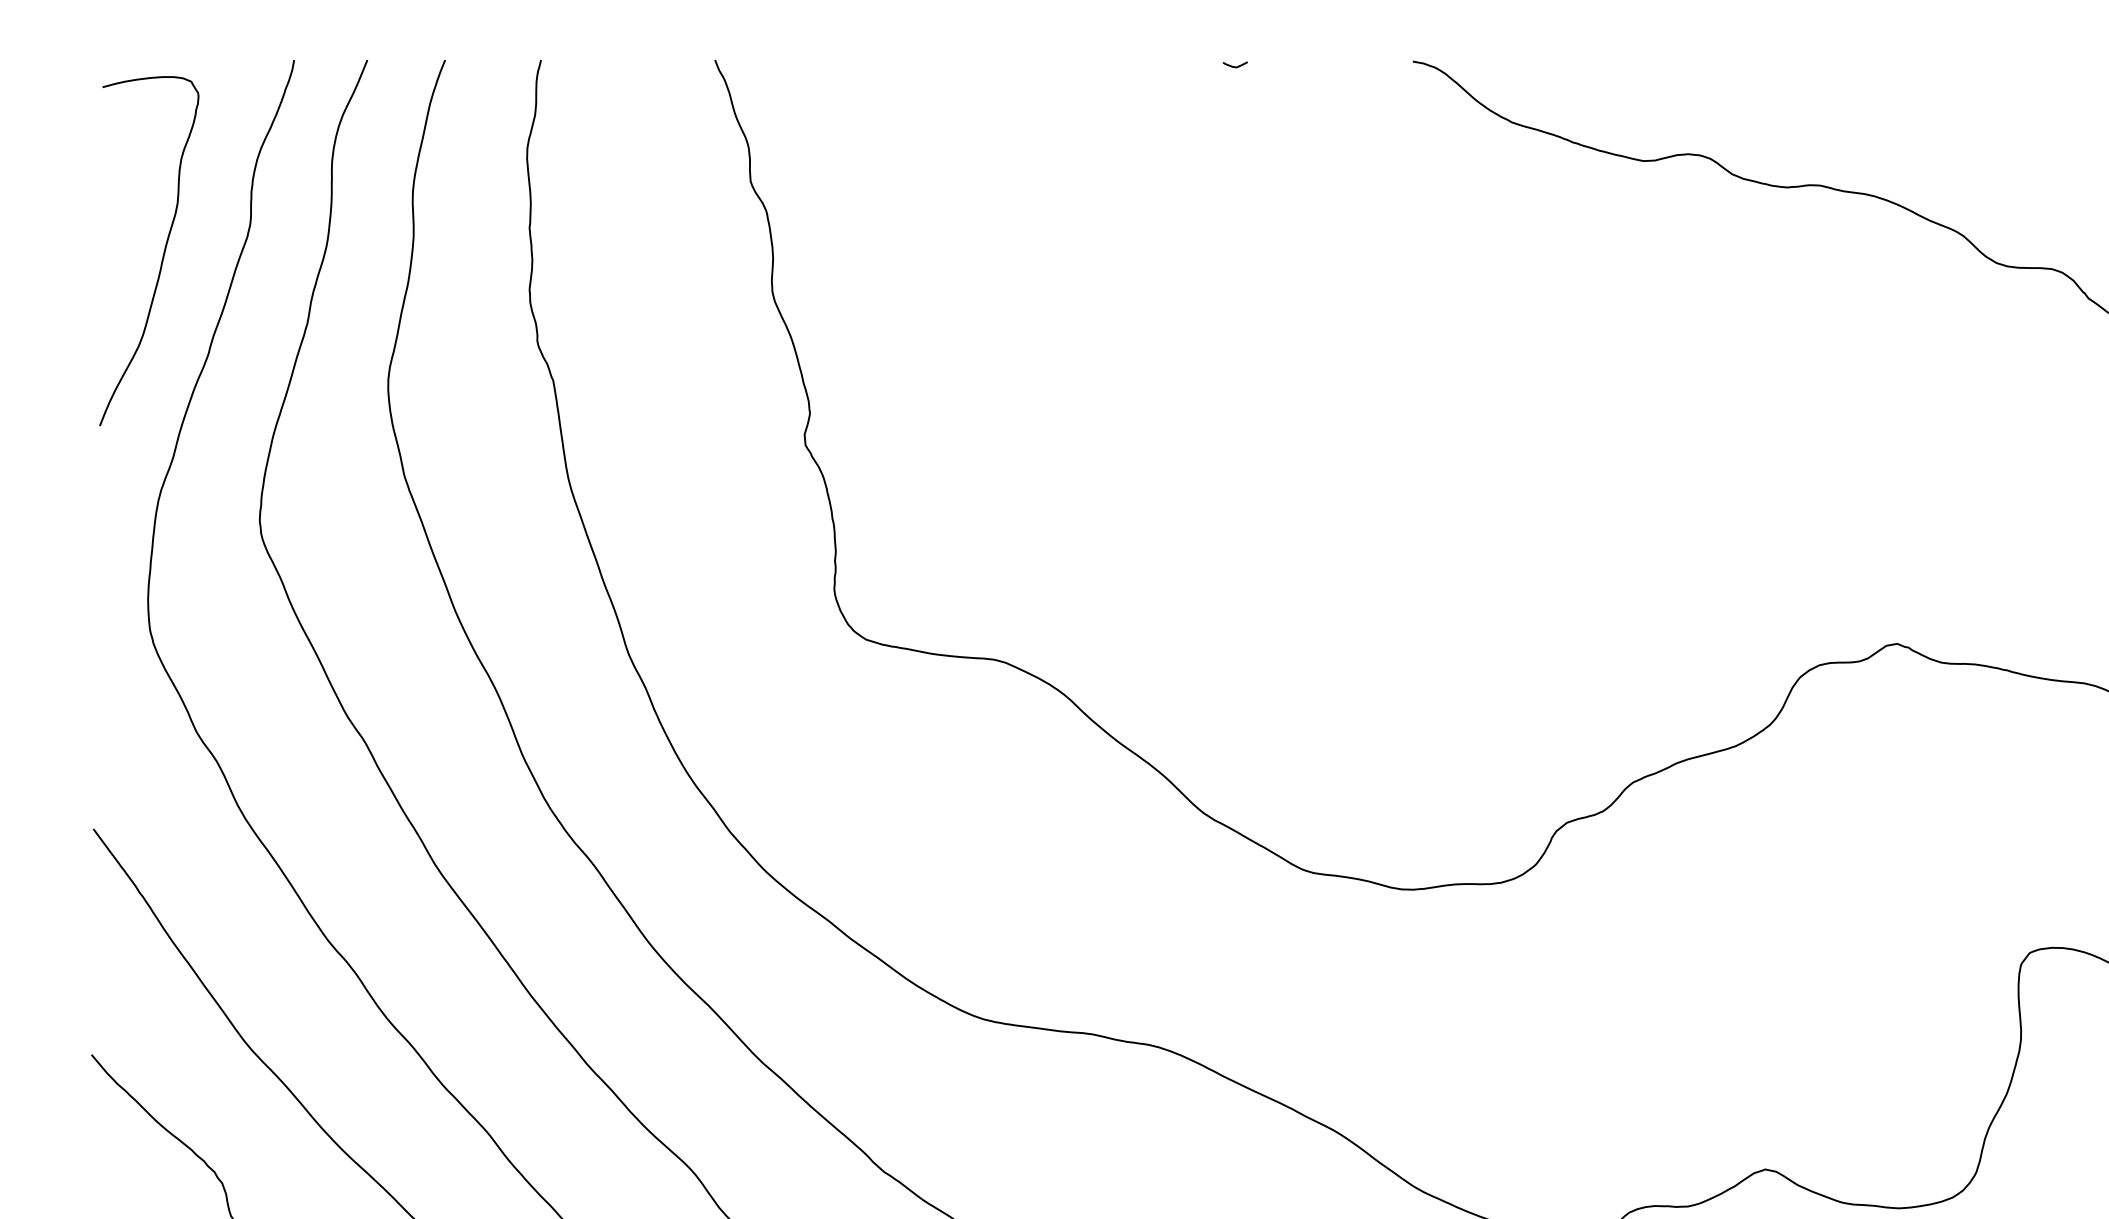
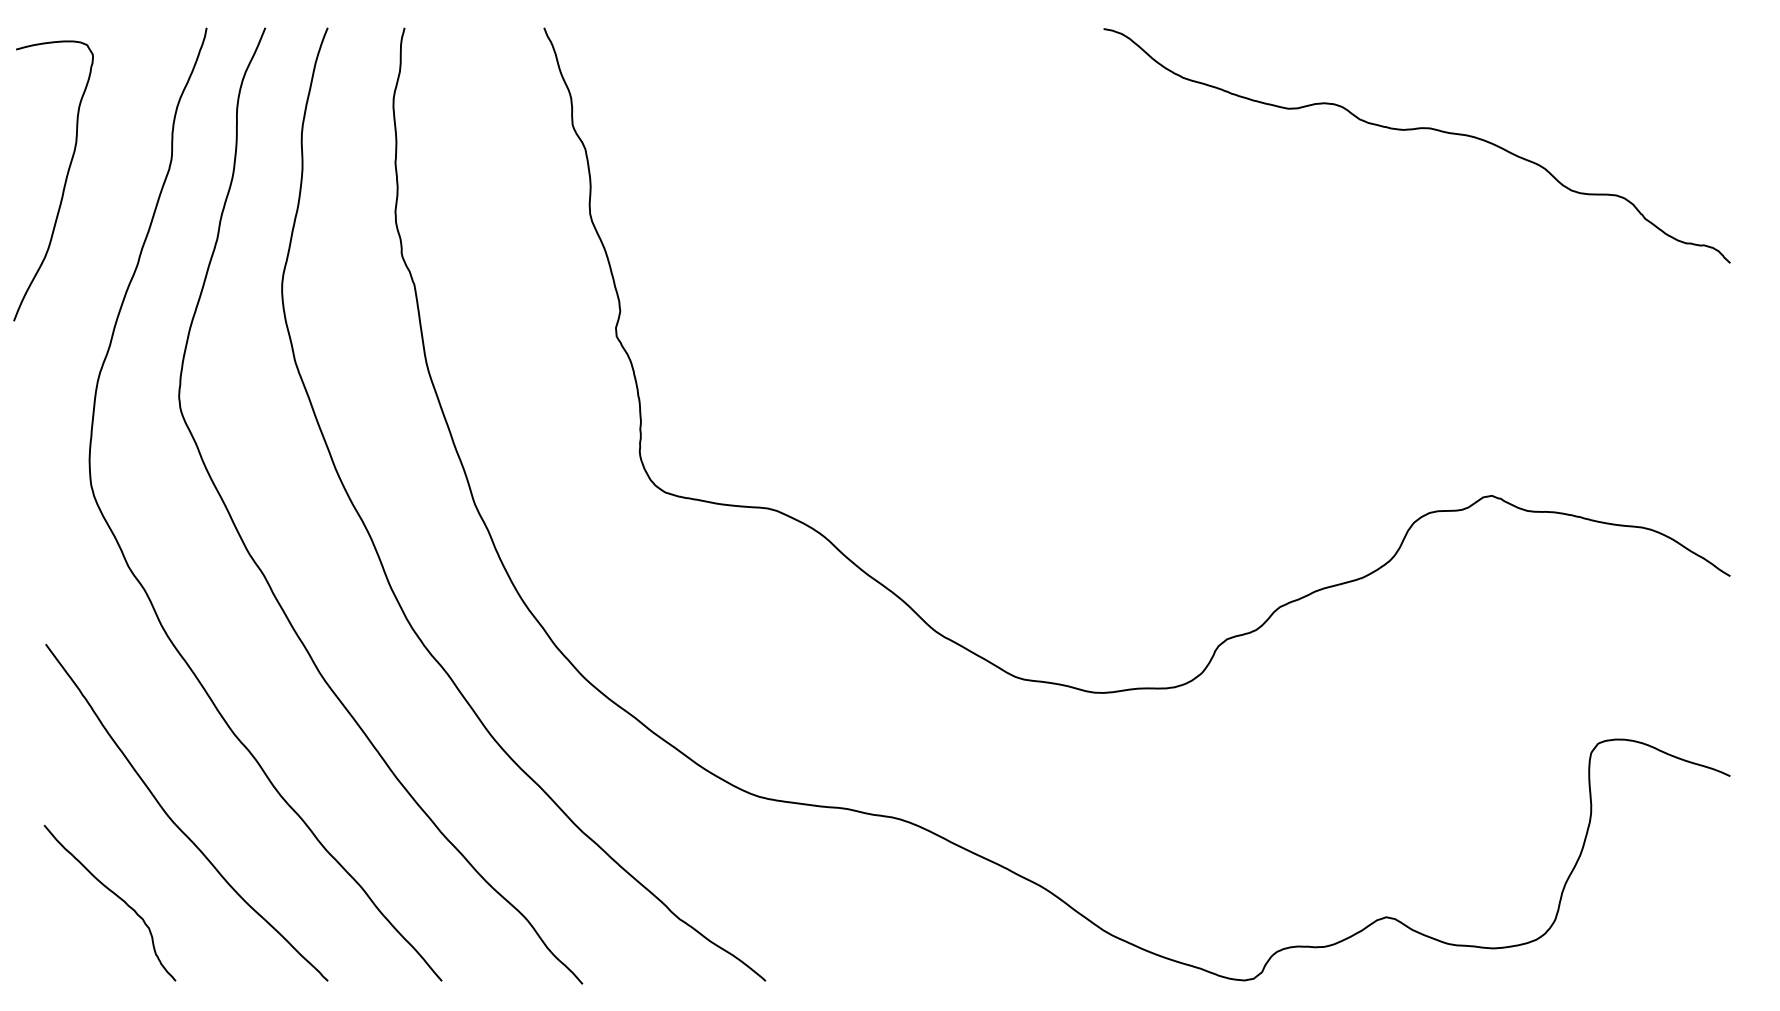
curve: (1235, 65) -> (961, 32), removed
curve: (162, 253) -> (64, 182), moved

